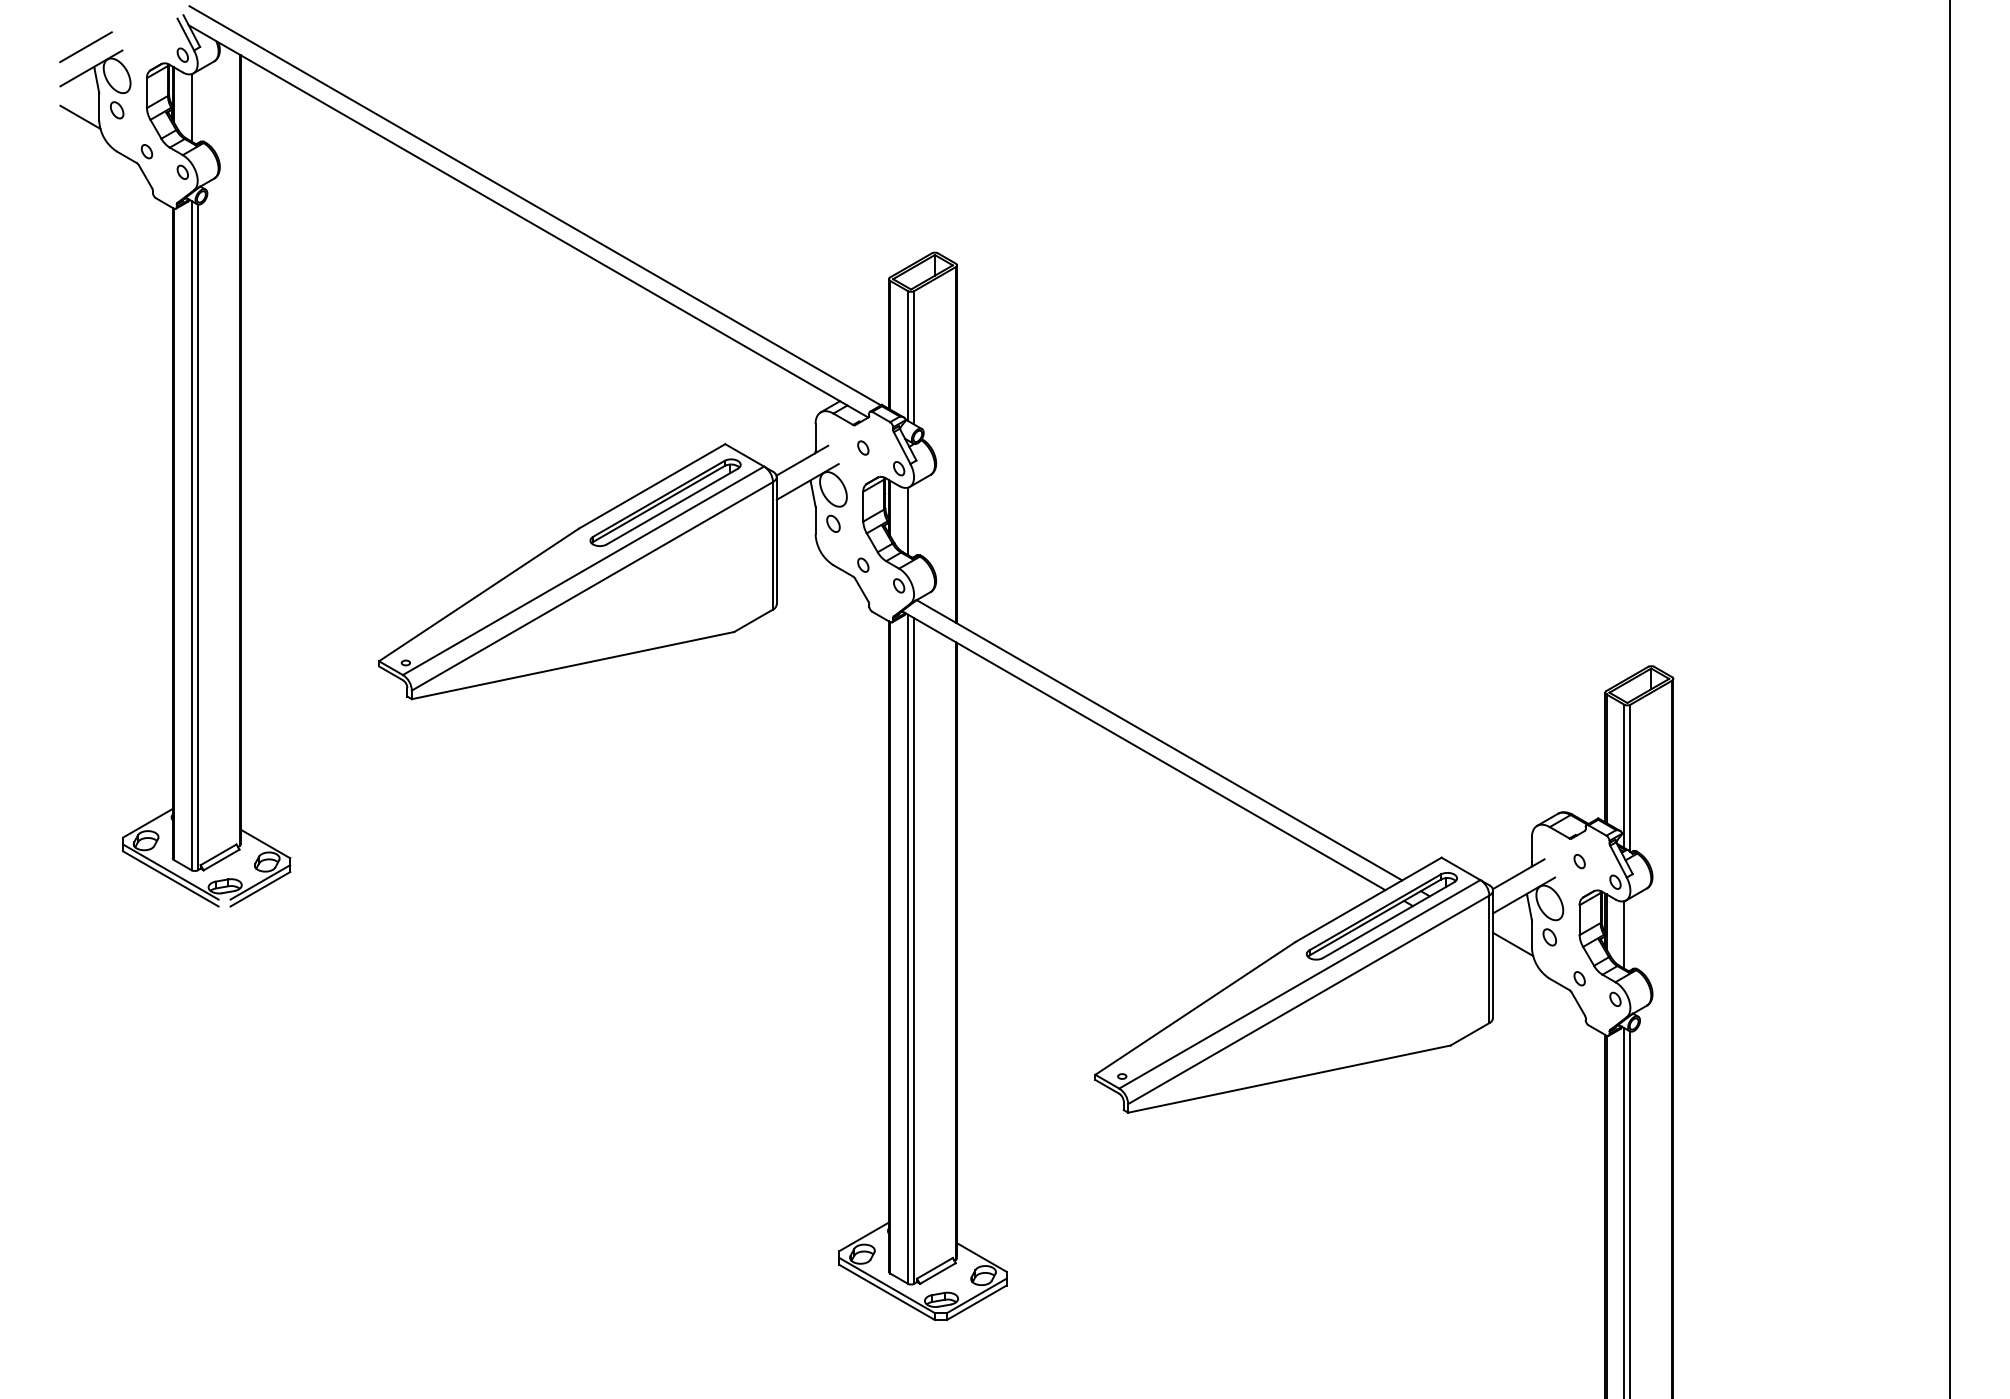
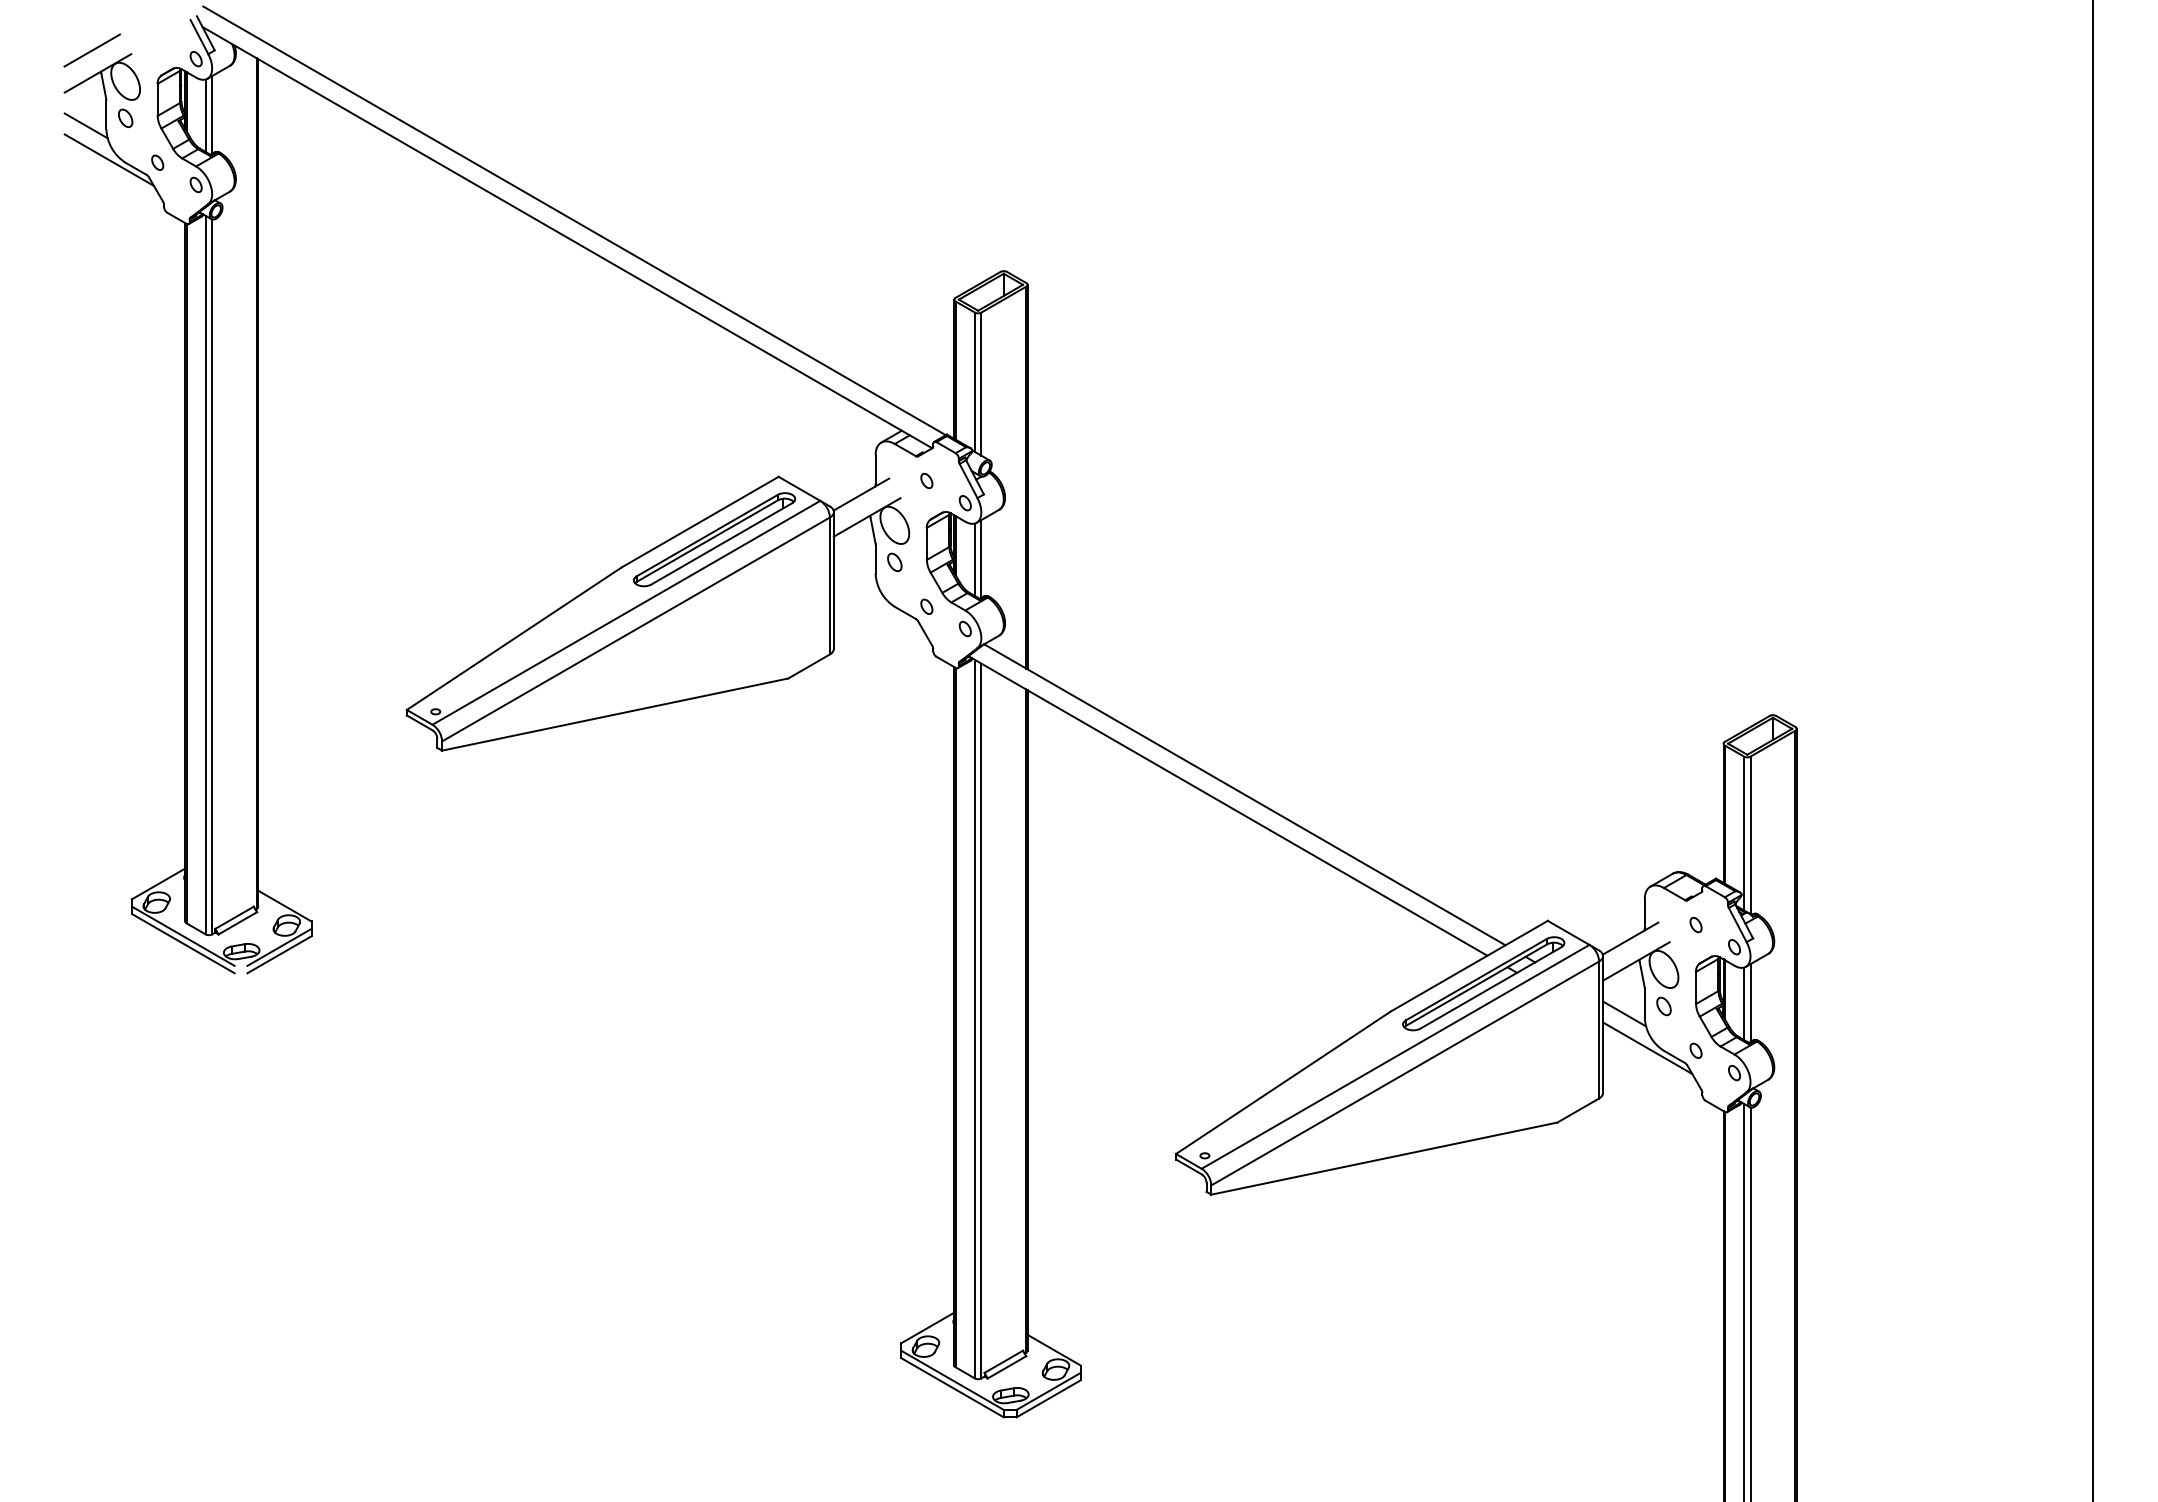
line: (198, 106) -> (212, 114), added
line: (101, 148) -> (108, 159), added
line: (914, 520) -> (981, 558), added
line: (1630, 933) -> (1750, 1002), added
line: (1534, 976) -> (1647, 1048), added

